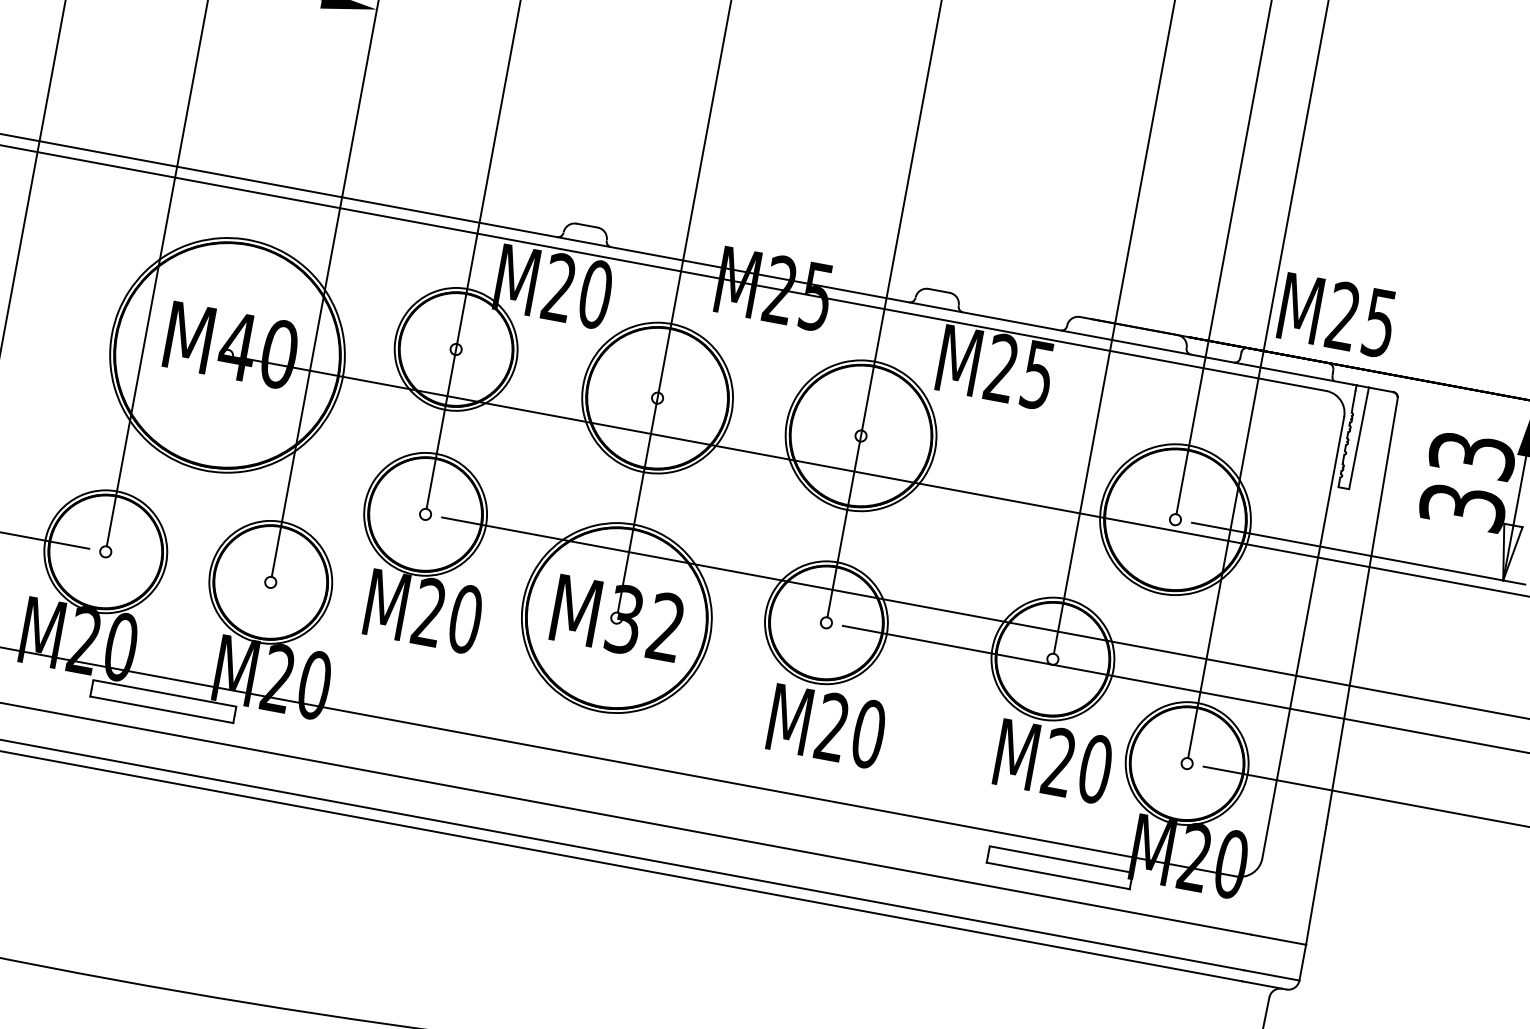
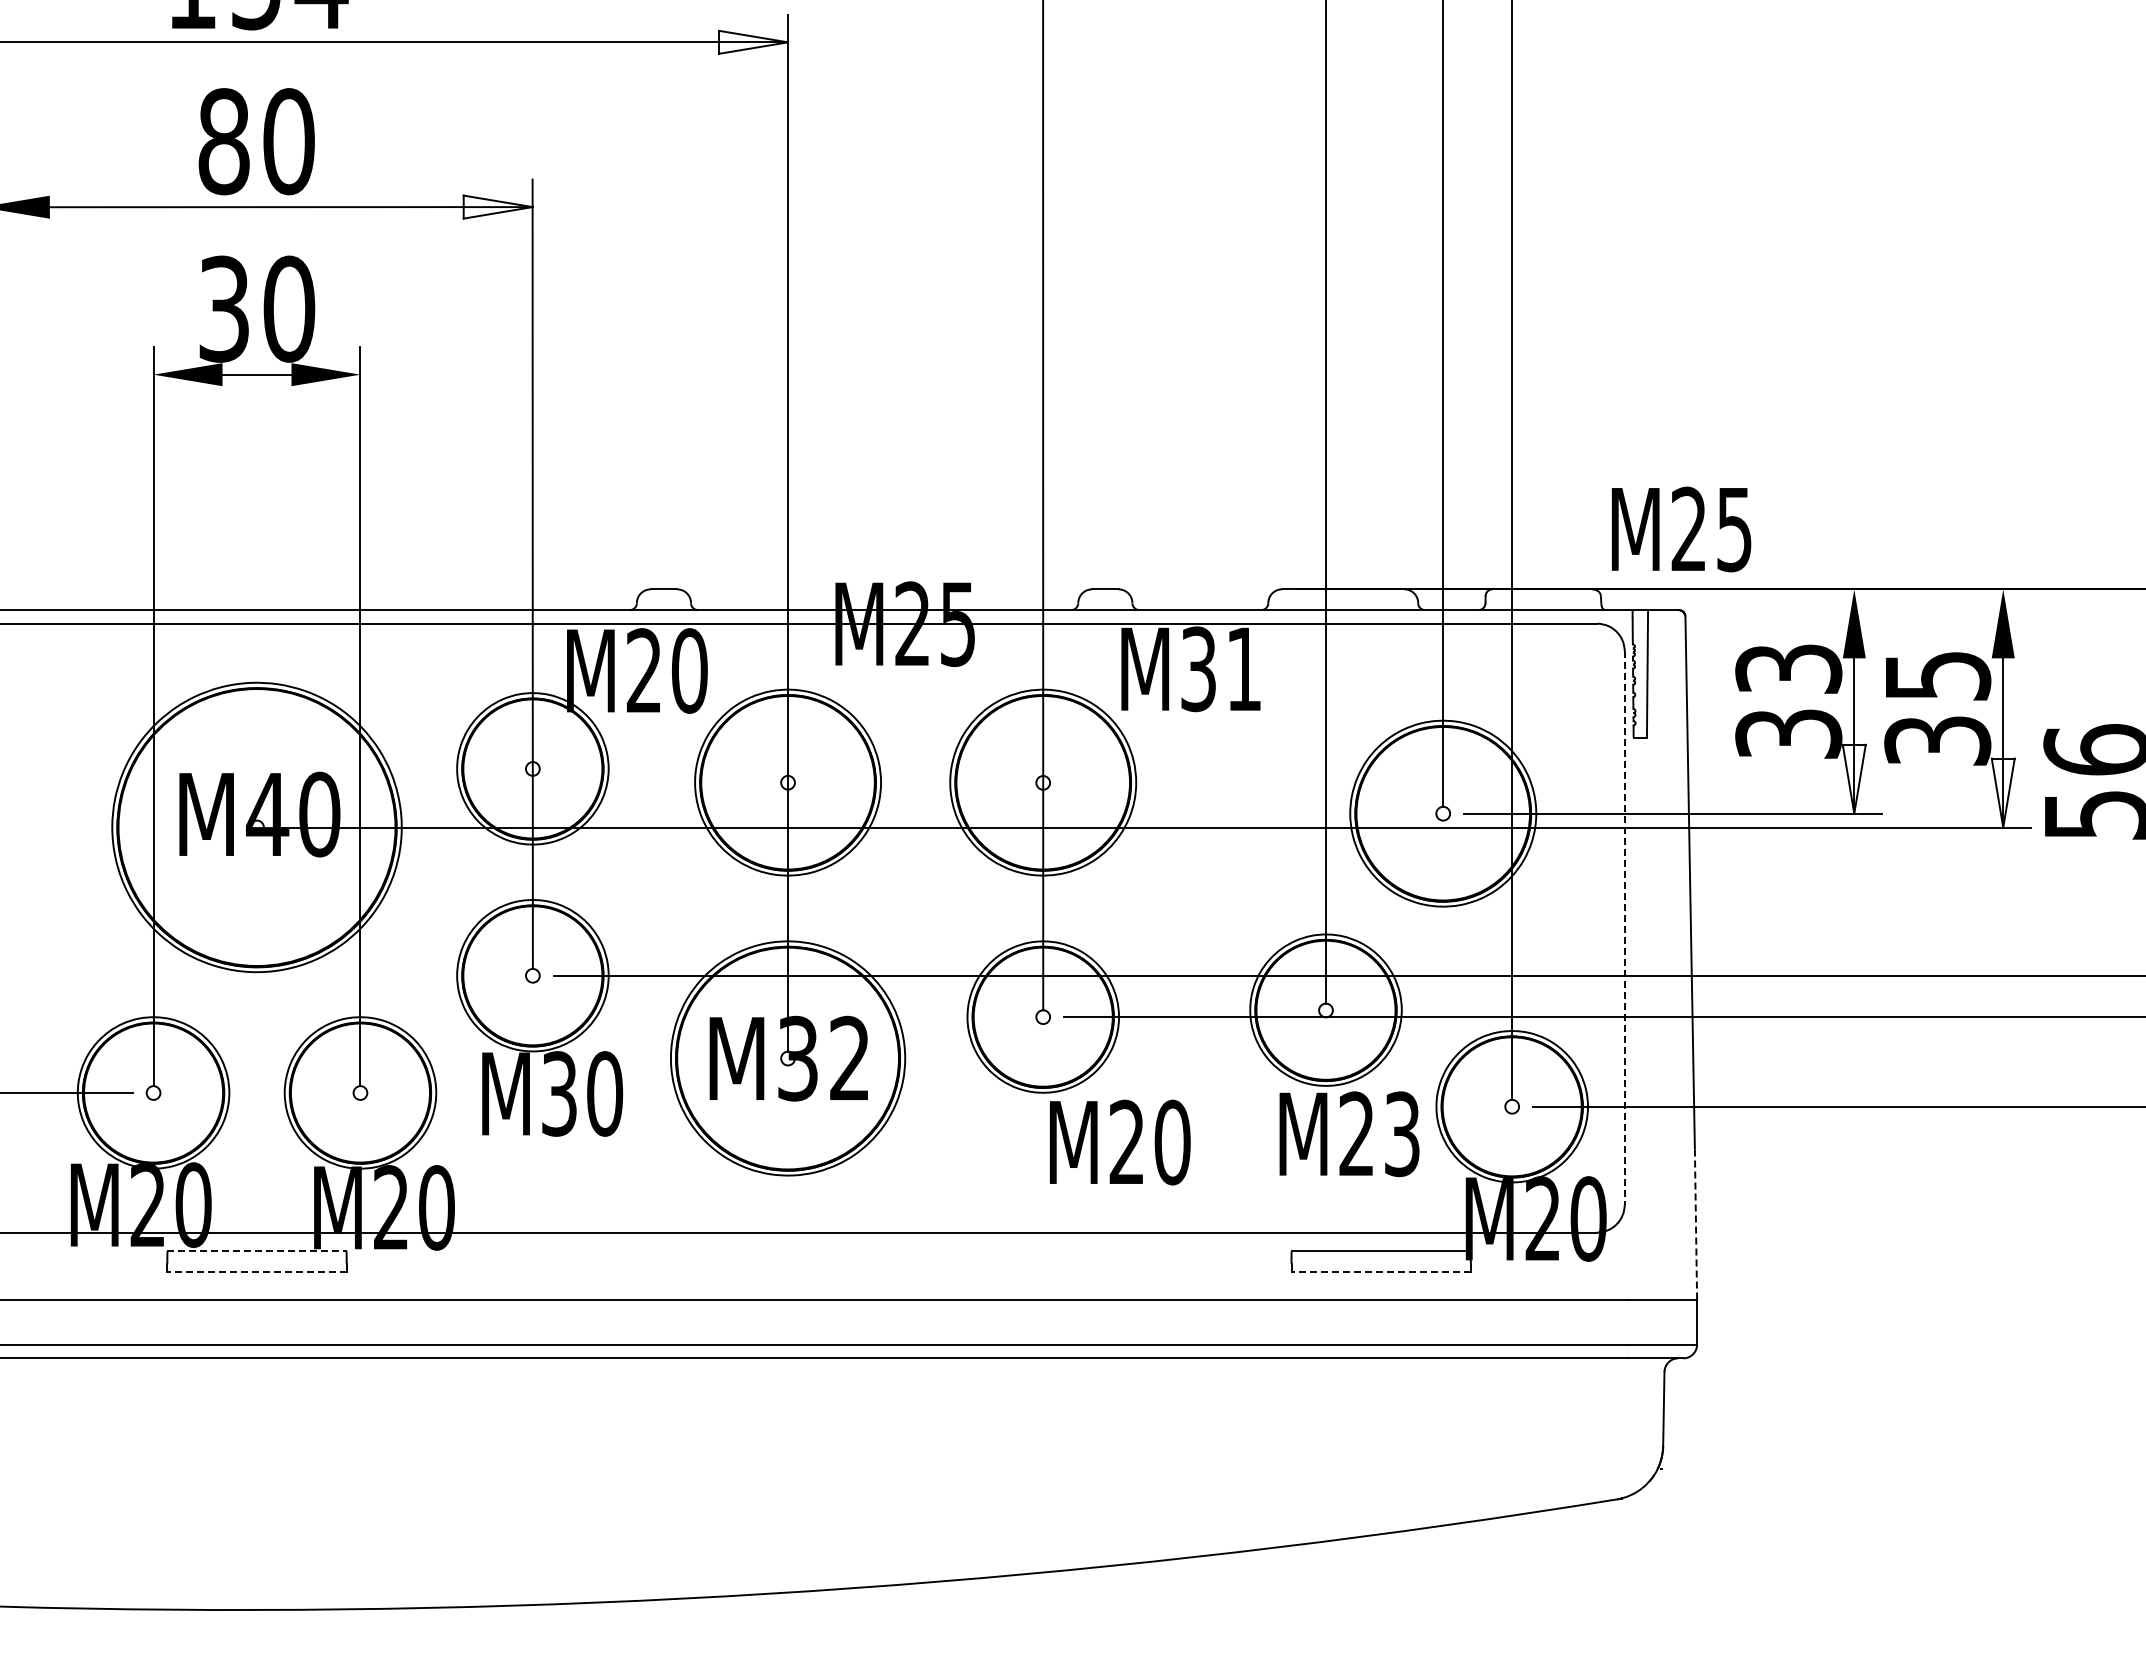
text: (1337, 315) -> (1681, 529), moved
text: (1019, 371) -> (1220, 669), M25 -> M31
text: (429, 612) -> (559, 1093), M20 -> M30
line: (1303, 638) -> (1624, 928), solid -> dashed
line: (165, 693) -> (257, 1251), solid -> dashed
line: (162, 709) -> (257, 1271), solid -> dashed
text: (827, 726) -> (1120, 1142), moved
text: (1095, 769) -> (1402, 1134), M20 -> M23
line: (1058, 875) -> (1381, 1271), solid -> dashed
line: (1316, 885) -> (1696, 1225), solid -> dashed

